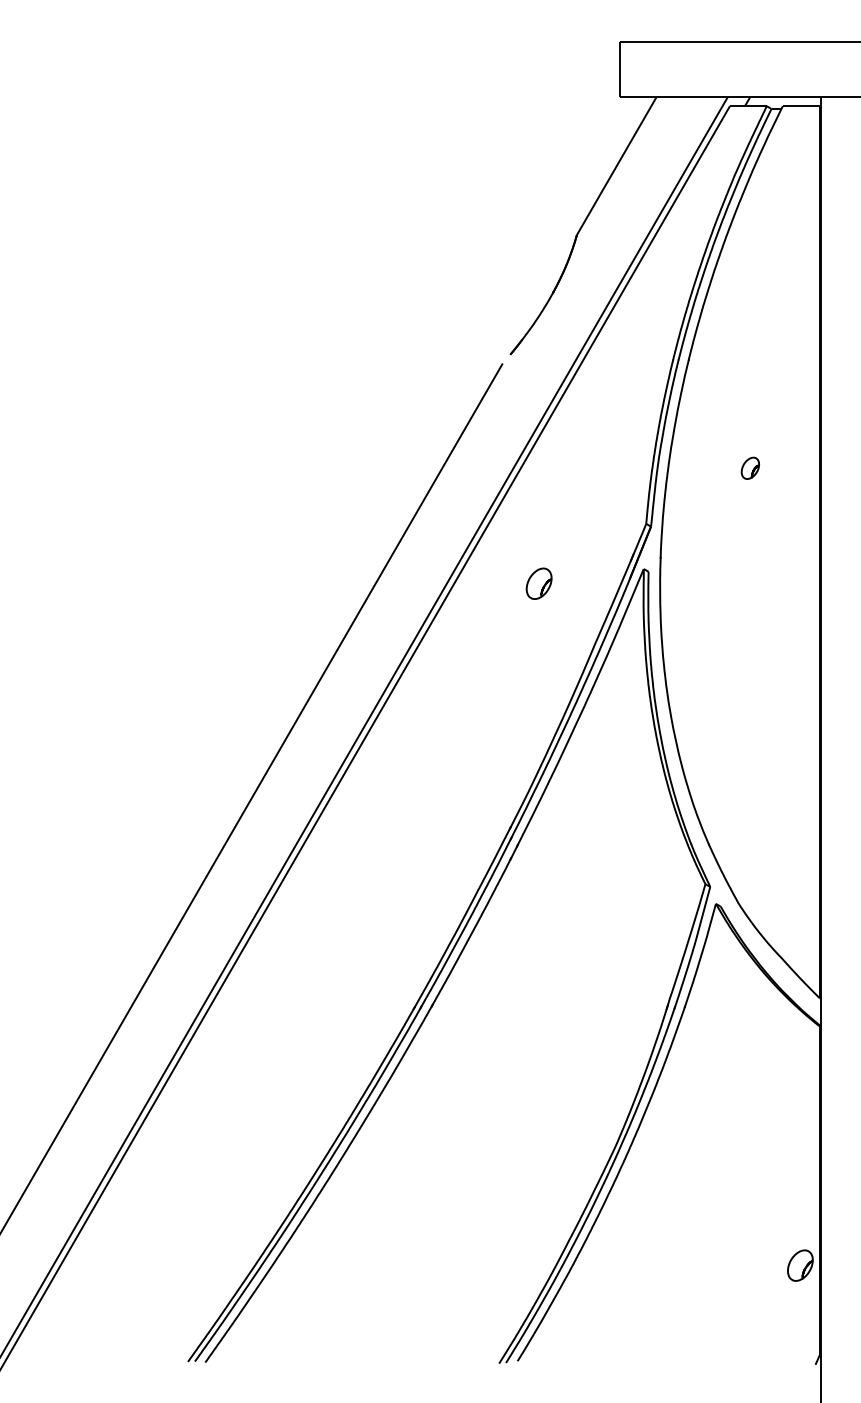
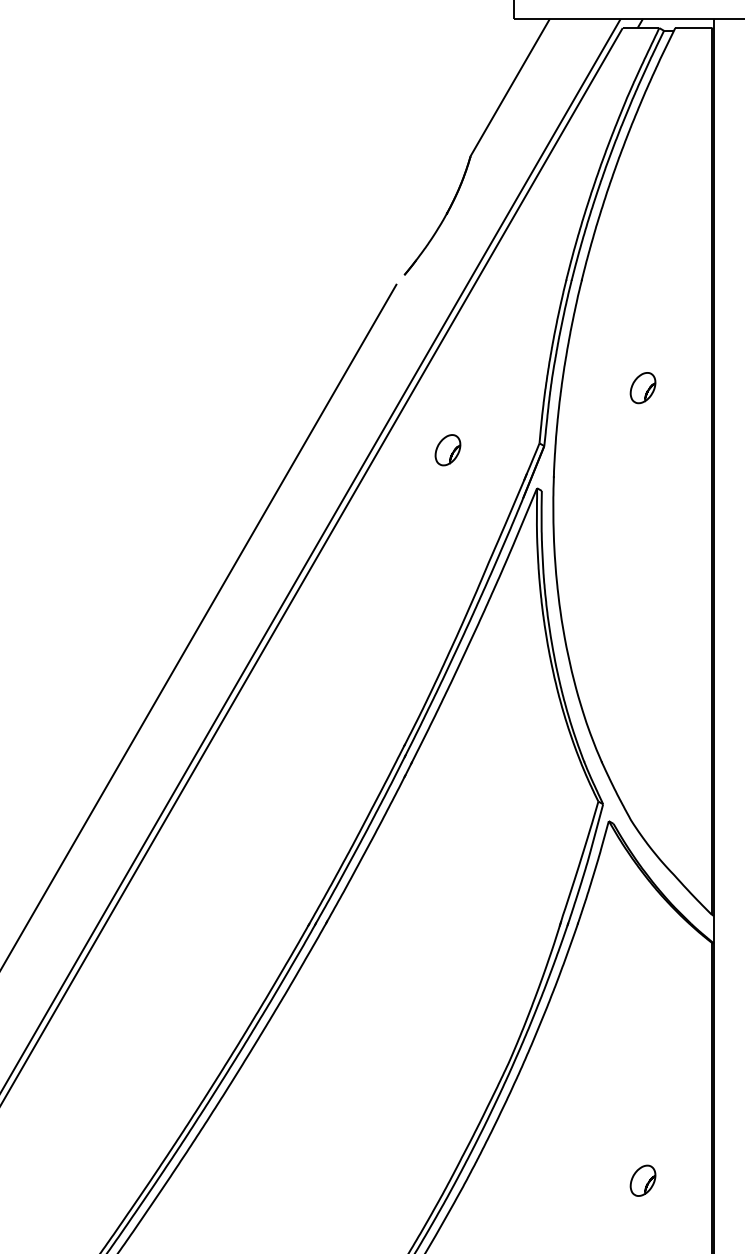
part: (750, 468) -> (643, 388), size x1.43
part: (538, 583) -> (447, 449), moved
part: (800, 1265) -> (643, 1180), moved

